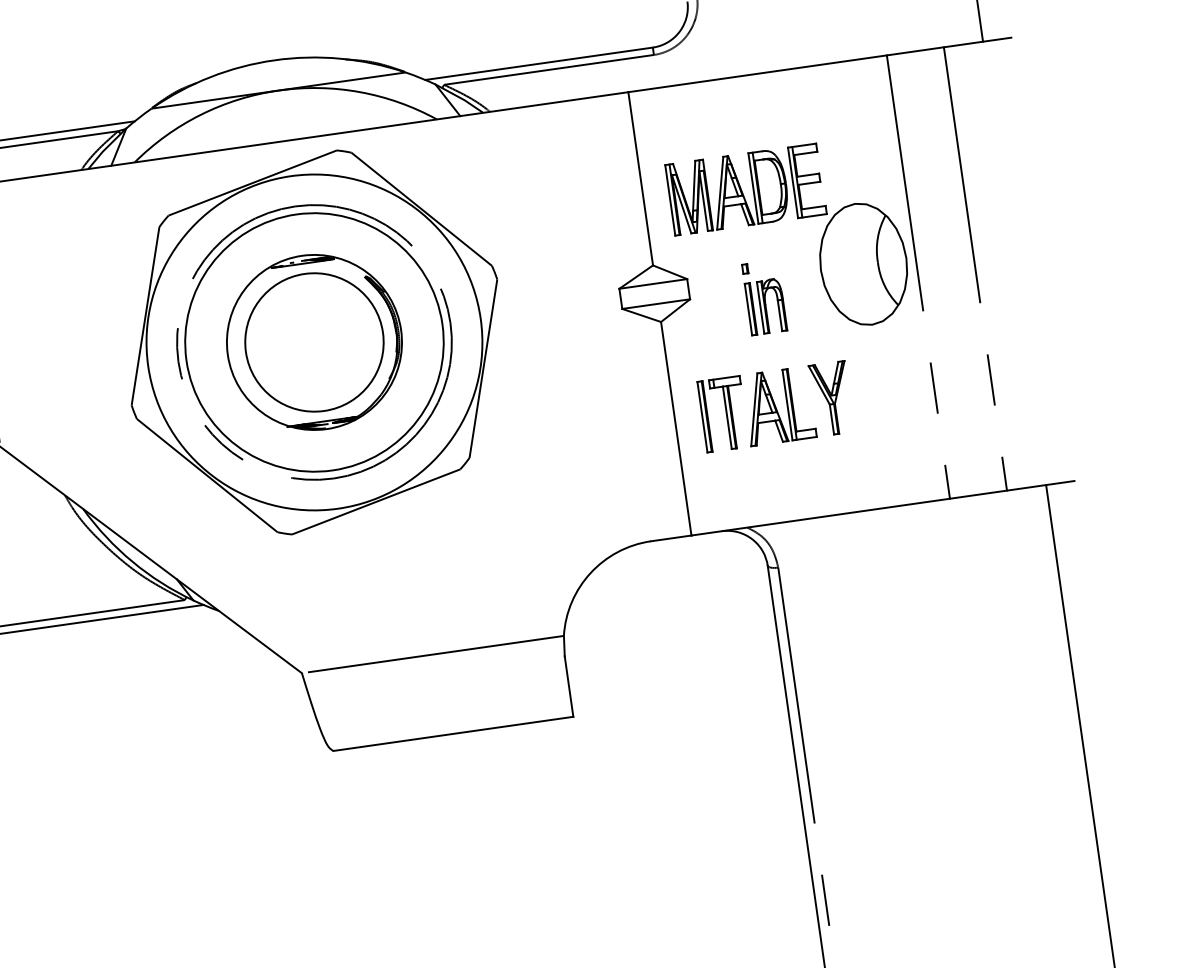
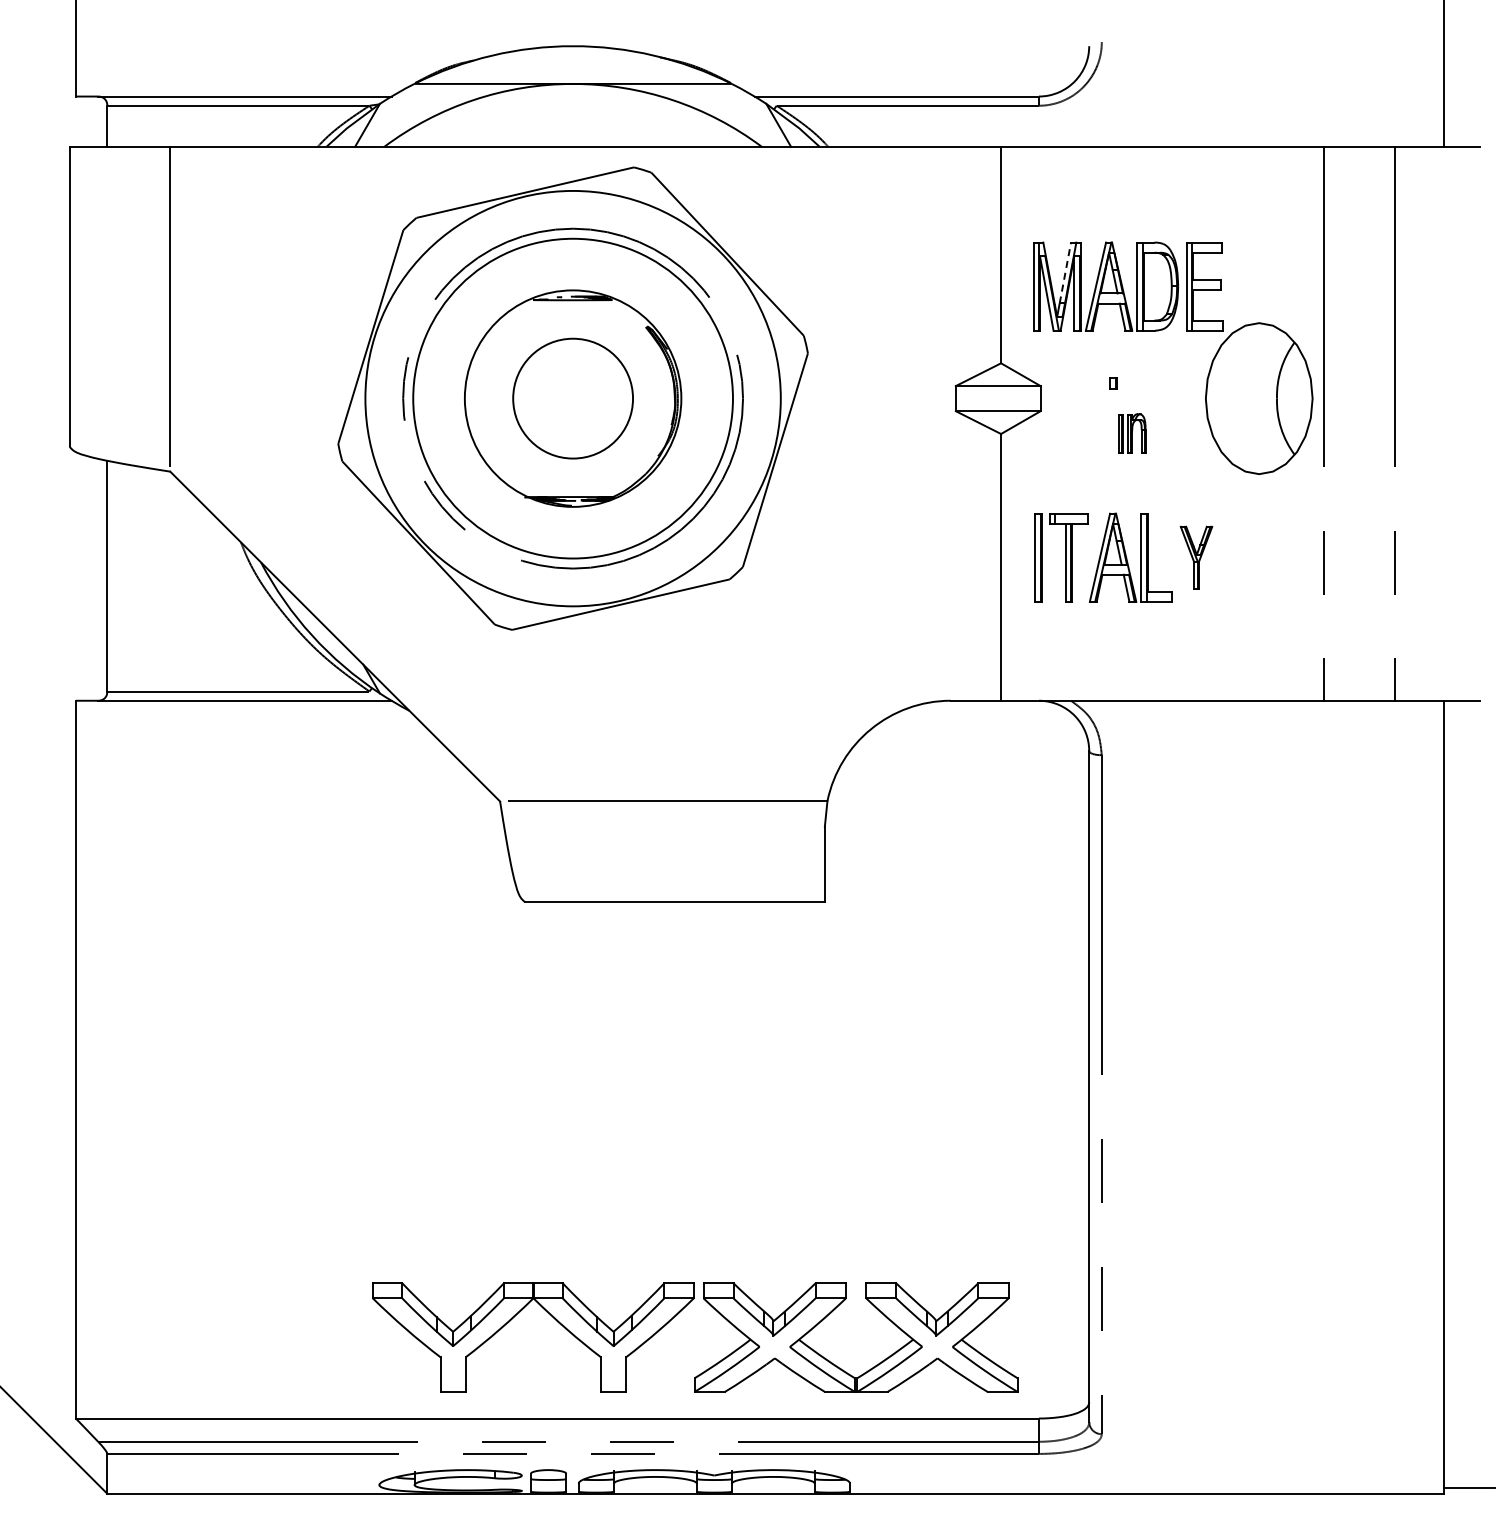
line: (694, 186) -> (1065, 273), solid -> dashed
part: (766, 306) -> (1132, 433), size x0.6
circle: (313, 342) -> (572, 398), size x0.7
part: (831, 398) -> (1196, 557), size x0.7

